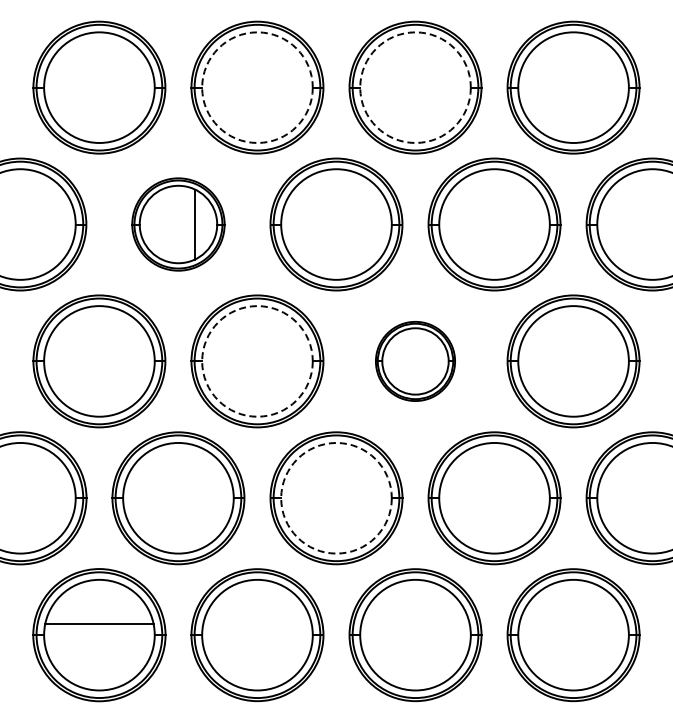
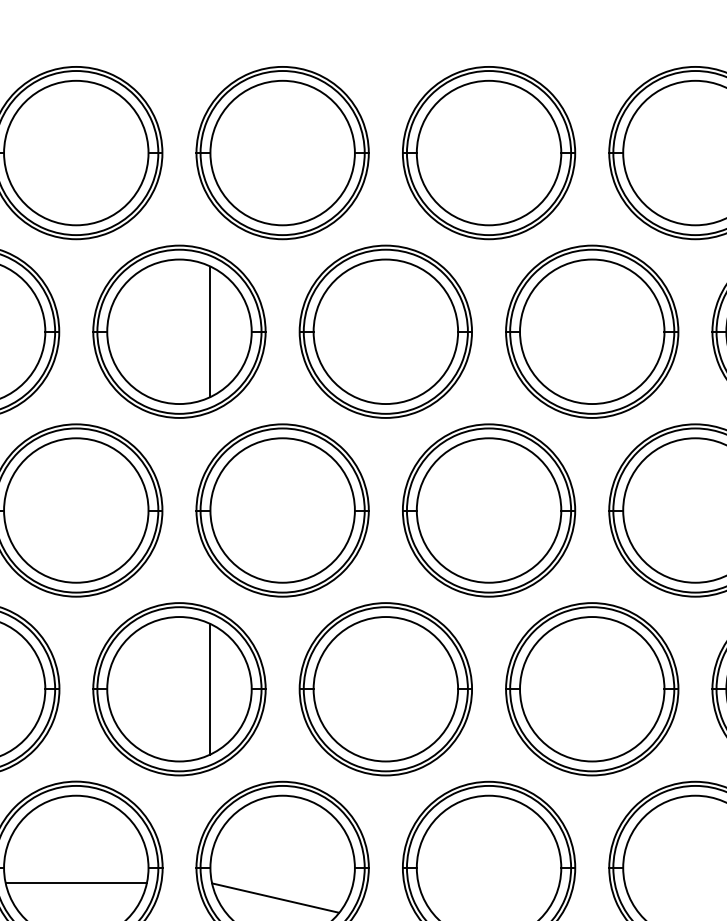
circle: (257, 87) -> (282, 152), dashed -> solid
circle: (415, 87) -> (489, 152), dashed -> solid
part: (178, 224) -> (179, 331), size x1.43
circle: (257, 361) -> (282, 510), dashed -> solid
part: (415, 361) -> (489, 510), size x1.67
circle: (336, 497) -> (385, 688), dashed -> solid
line: (201, 498) -> (209, 689), added
line: (99, 623) -> (76, 882), moved
line: (251, 657) -> (274, 897), added

